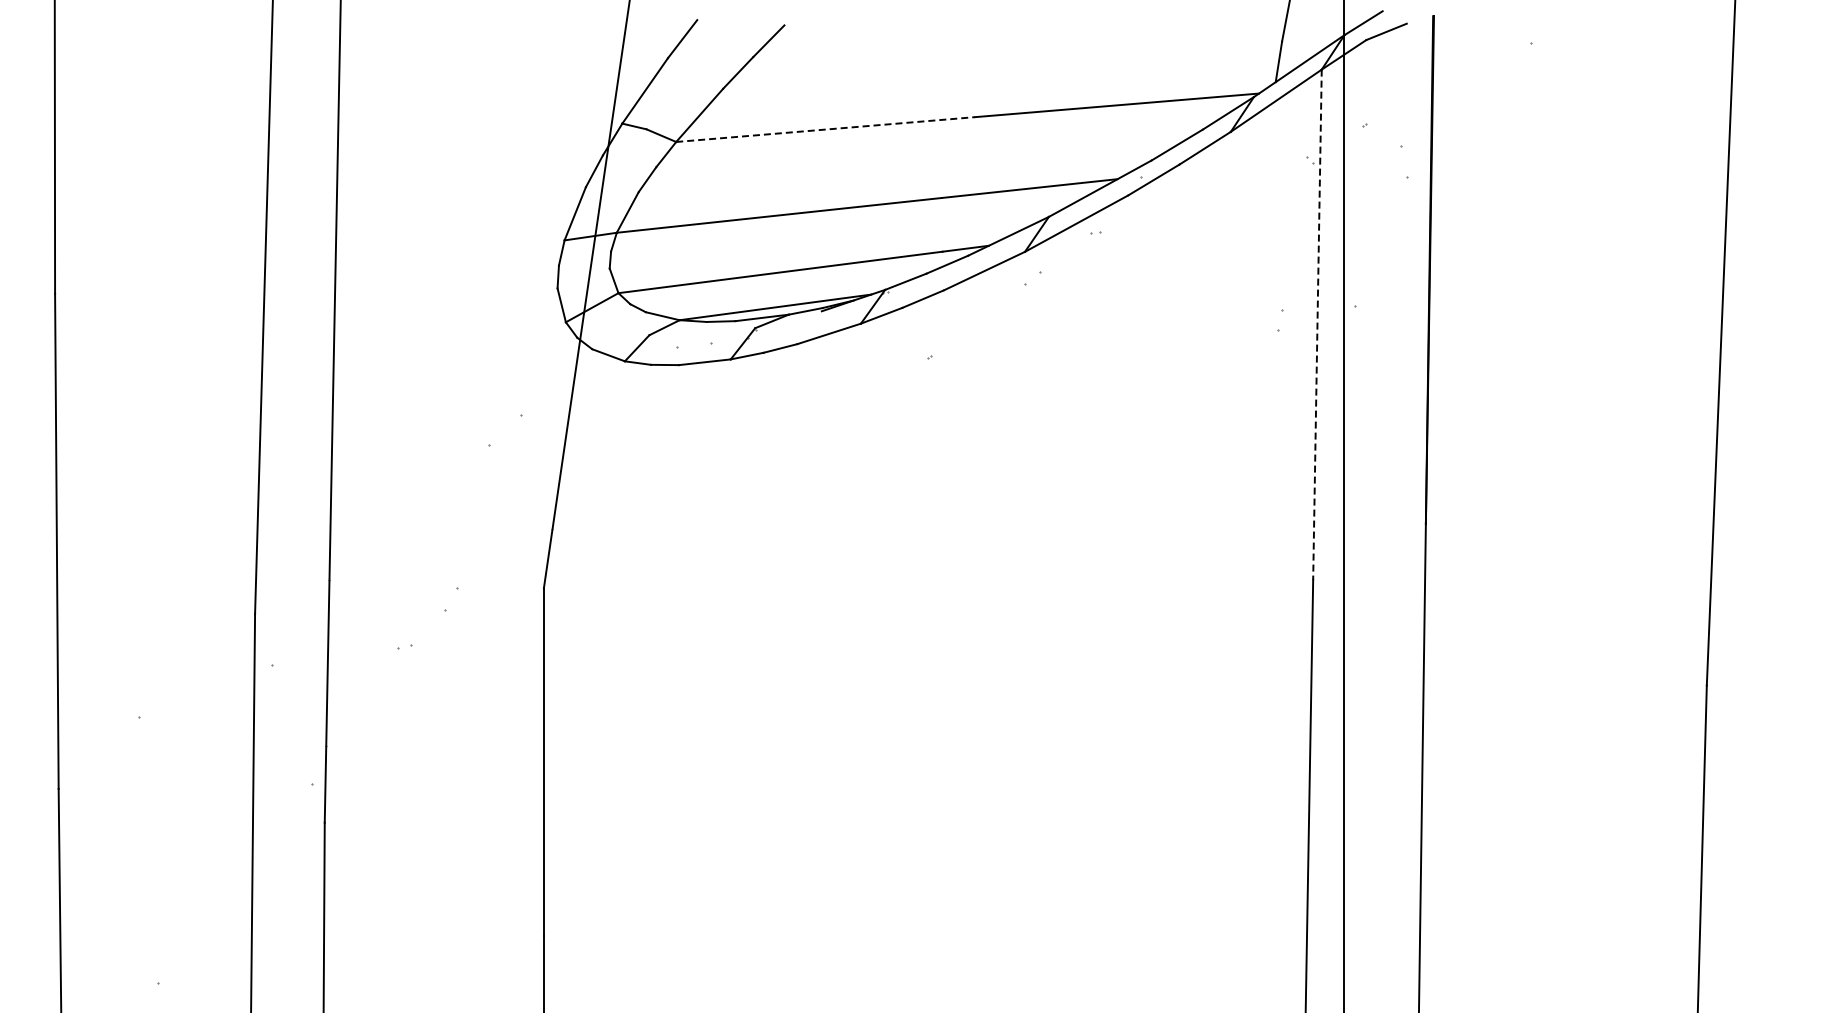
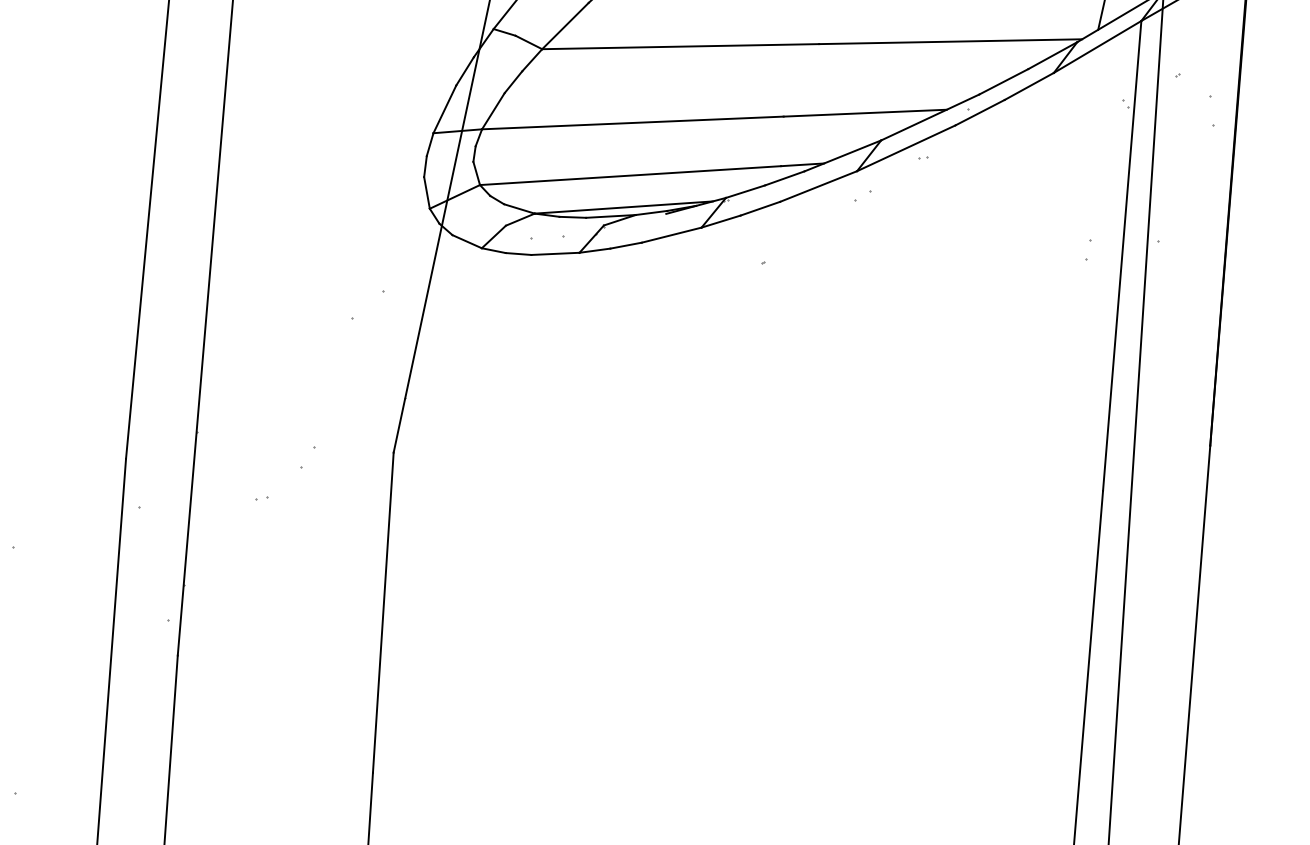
line: (825, 129) -> (680, 46), dashed -> solid
line: (1317, 325) -> (1122, 256), dashed -> solid

